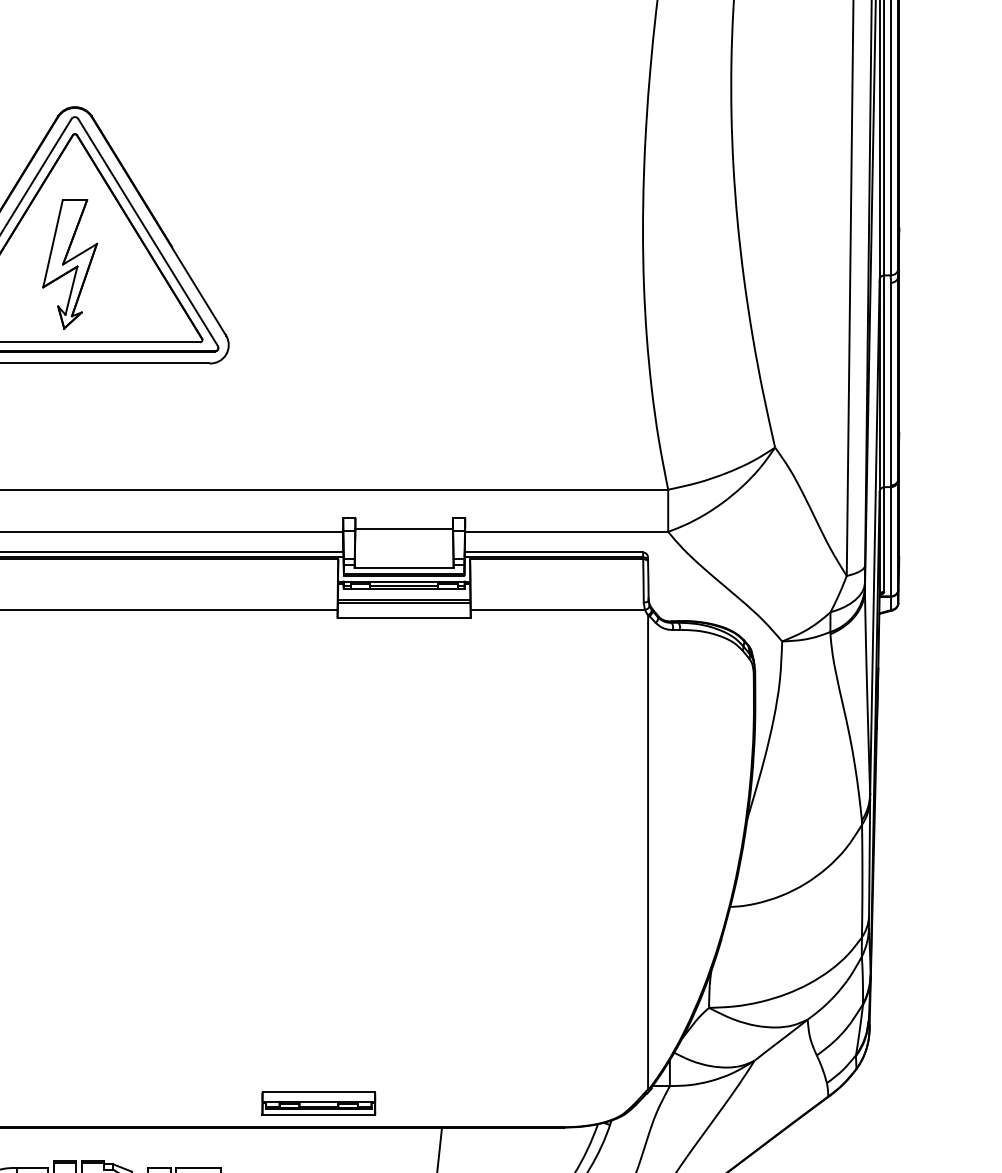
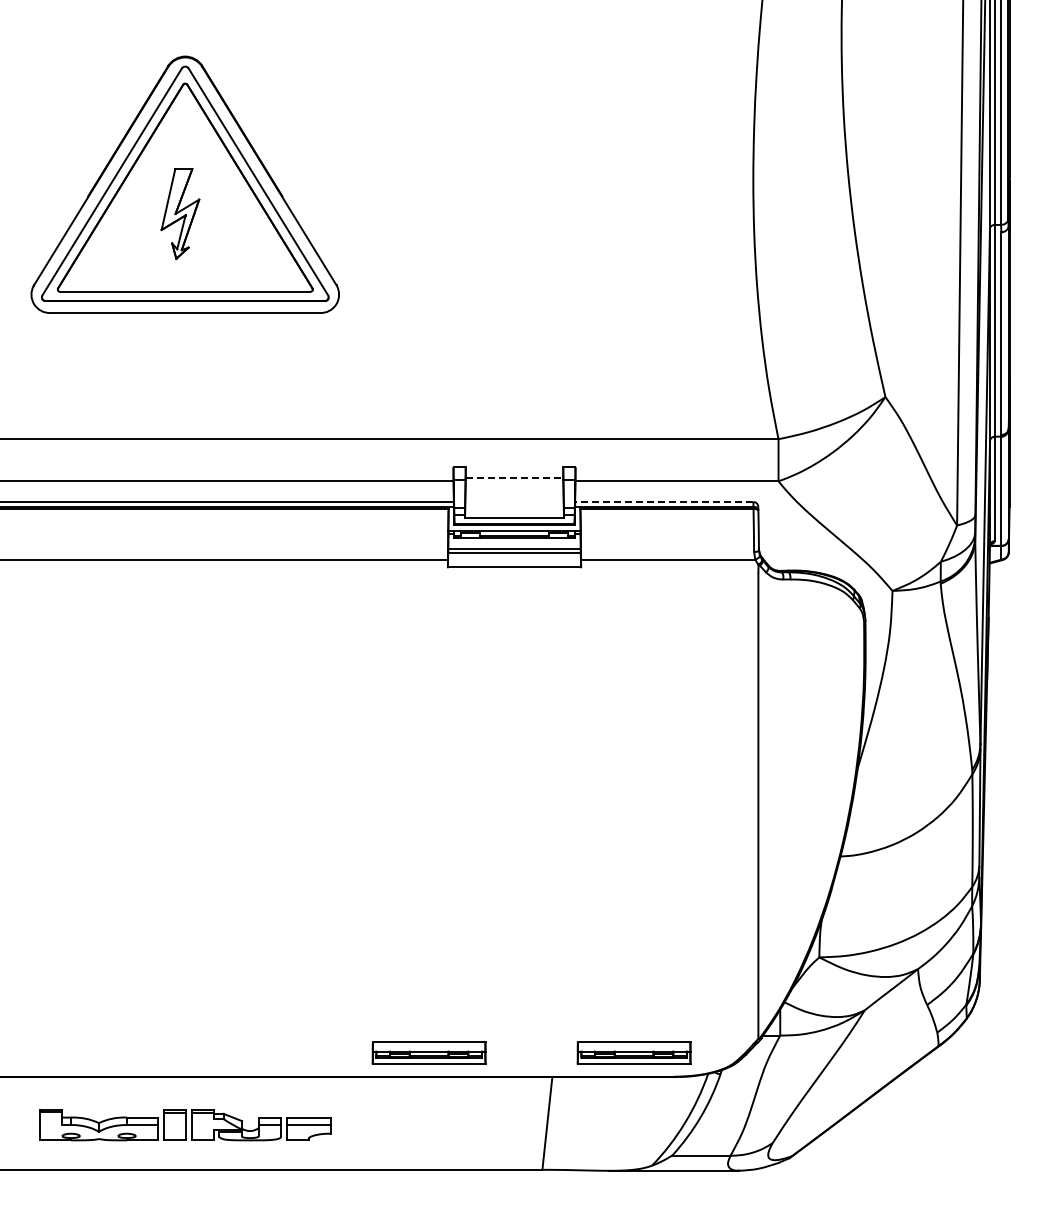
part: (70, 263) -> (180, 213), size x0.7
line: (404, 528) -> (514, 478), solid -> dashed
line: (553, 552) -> (663, 502), solid -> dashed
part: (523, 1102) -> (633, 1052), added

